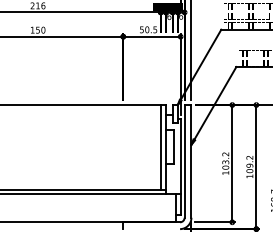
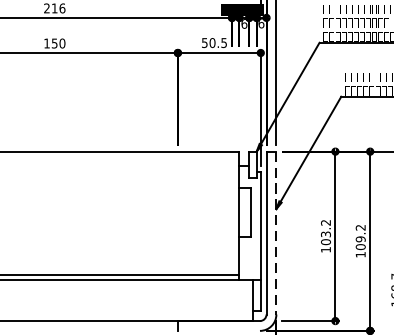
line: (160, 147) -> (231, 213), removed
line: (191, 161) -> (276, 233), solid -> dashed

